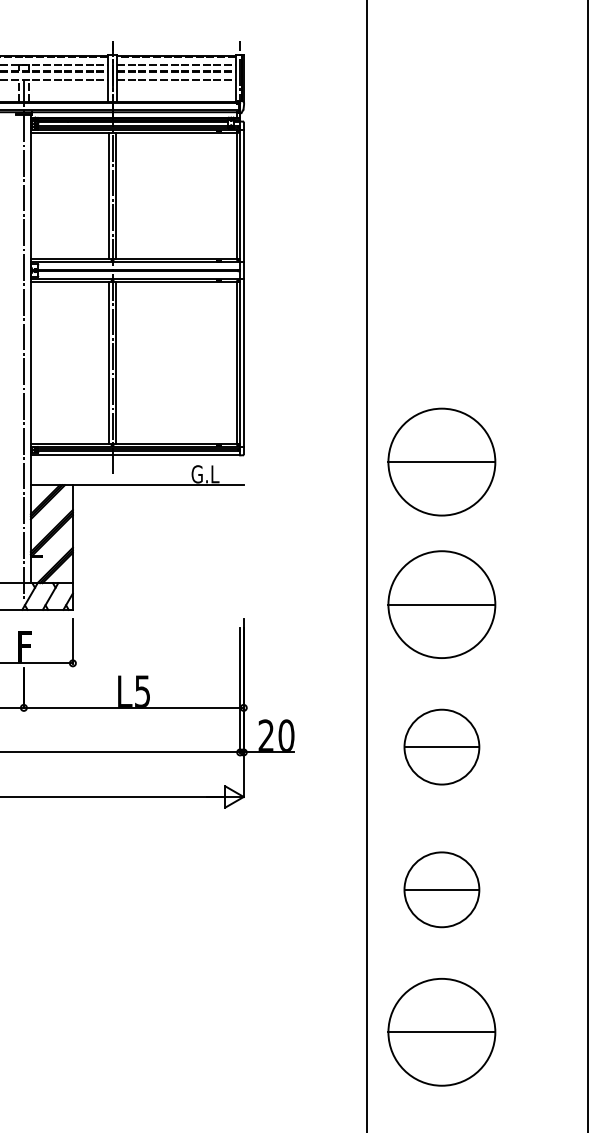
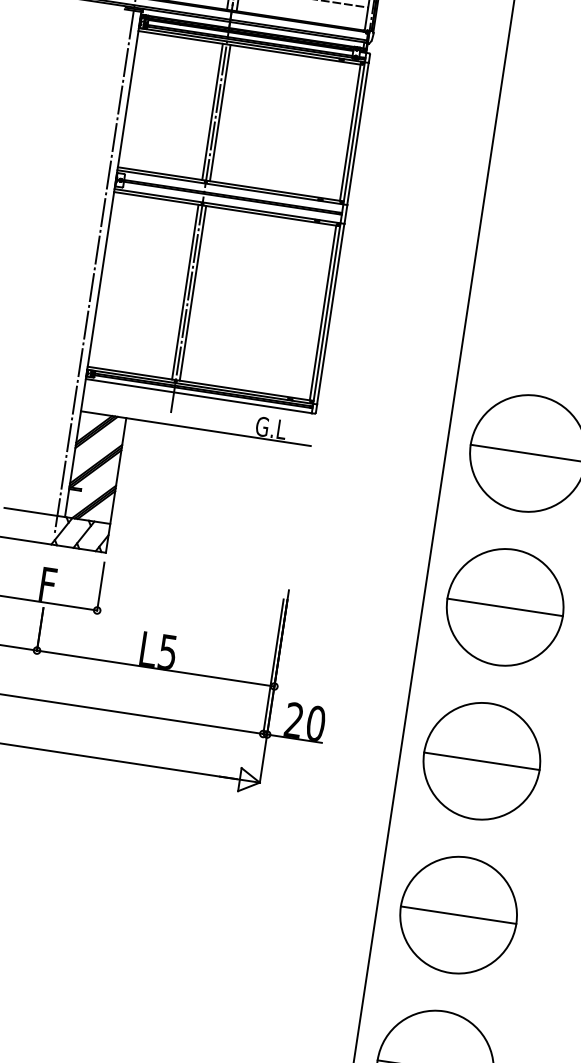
part: (441, 746) -> (481, 760), size x1.43
part: (441, 889) -> (458, 914), size x1.43

